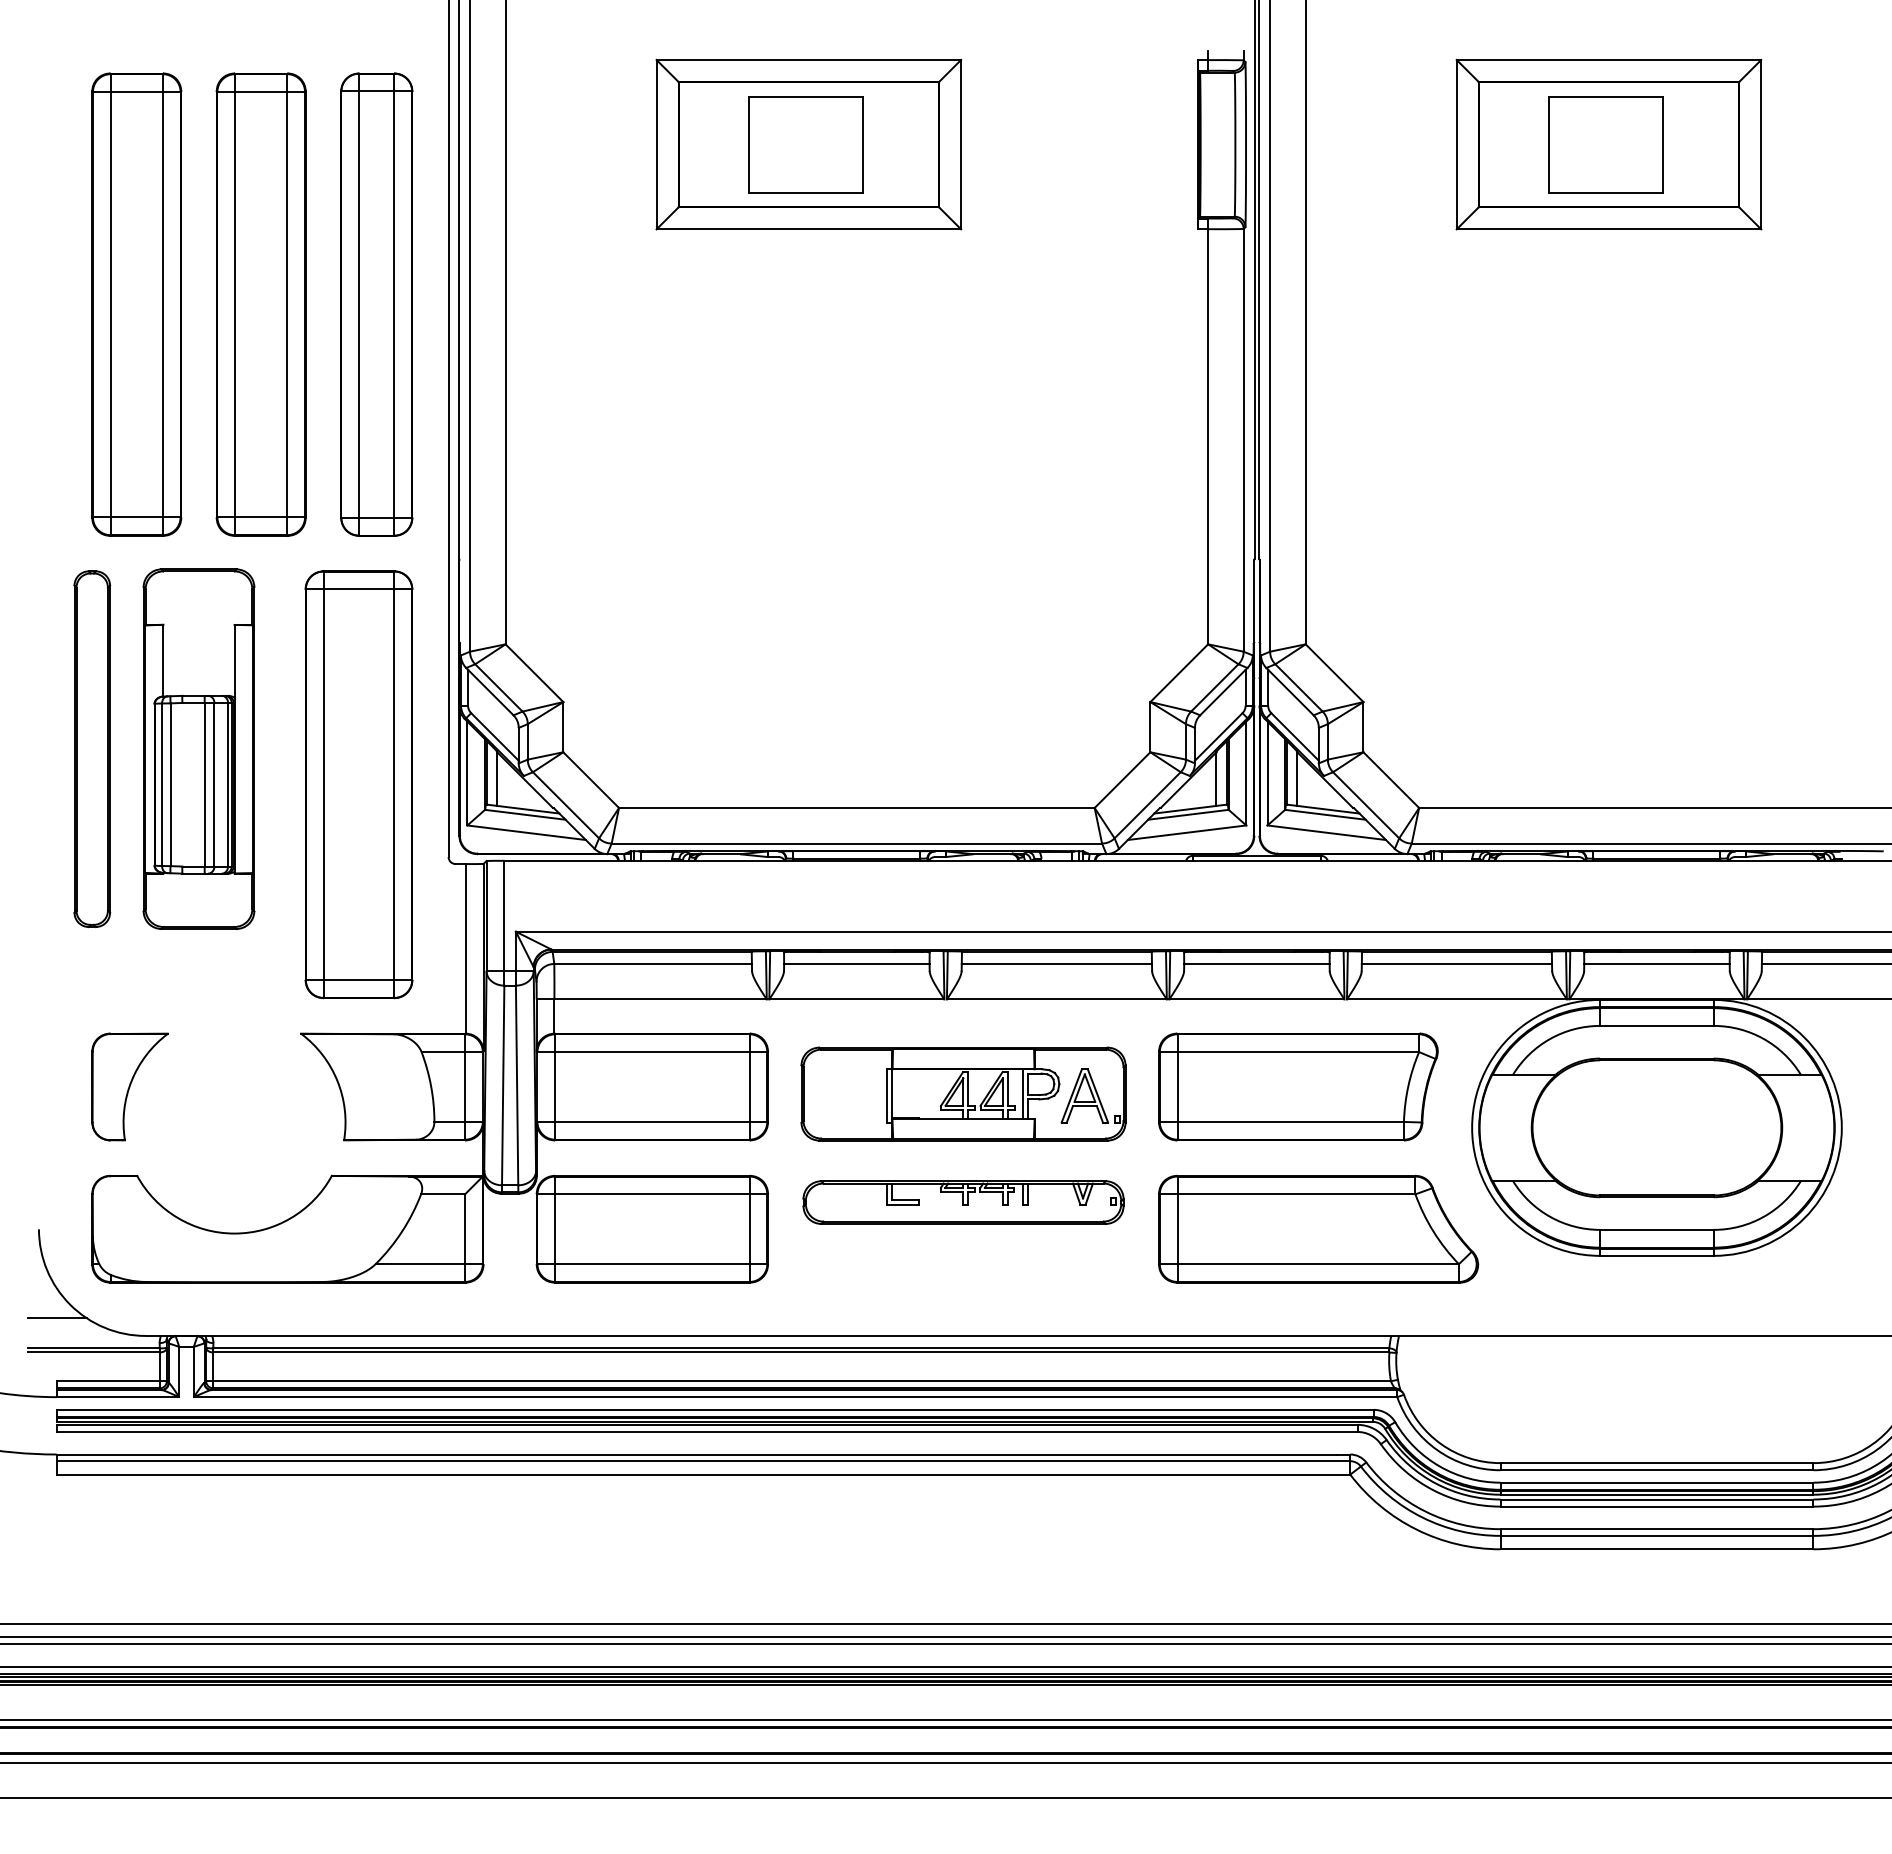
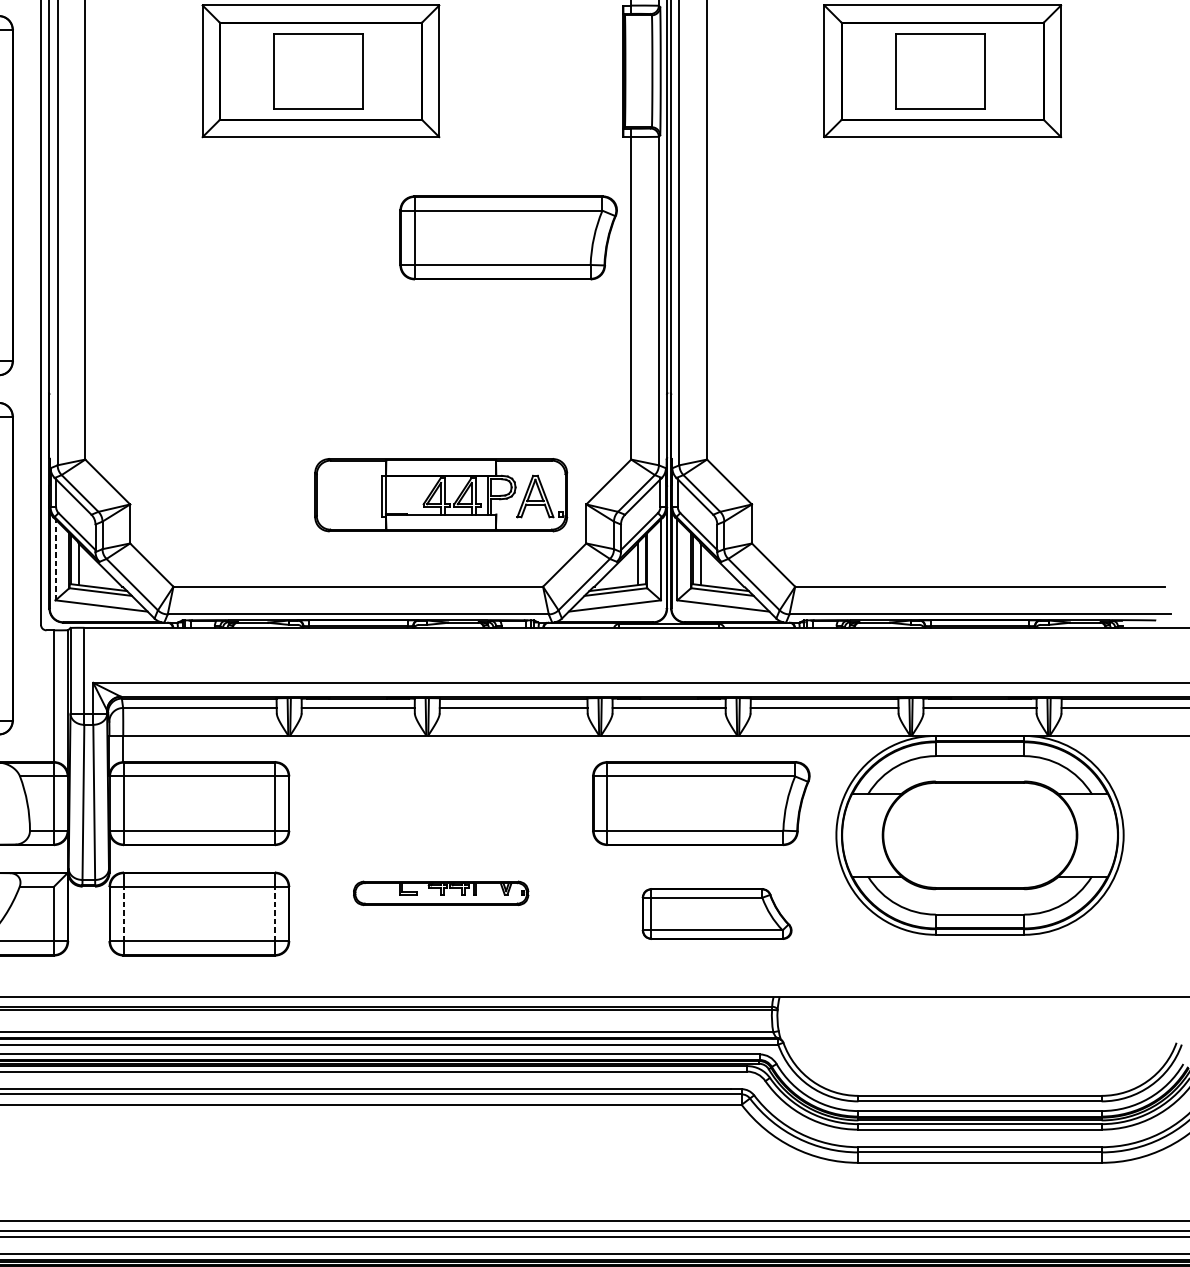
part: (1050, 358) -> (508, 237), added
line: (467, 773) -> (55, 559), solid -> dashed
part: (963, 1093) -> (441, 494), moved
part: (963, 1202) -> (441, 893), size x0.7
part: (1318, 1228) -> (717, 913), size x0.6
line: (555, 1229) -> (124, 914), solid -> dashed
line: (749, 1229) -> (274, 914), solid -> dashed

